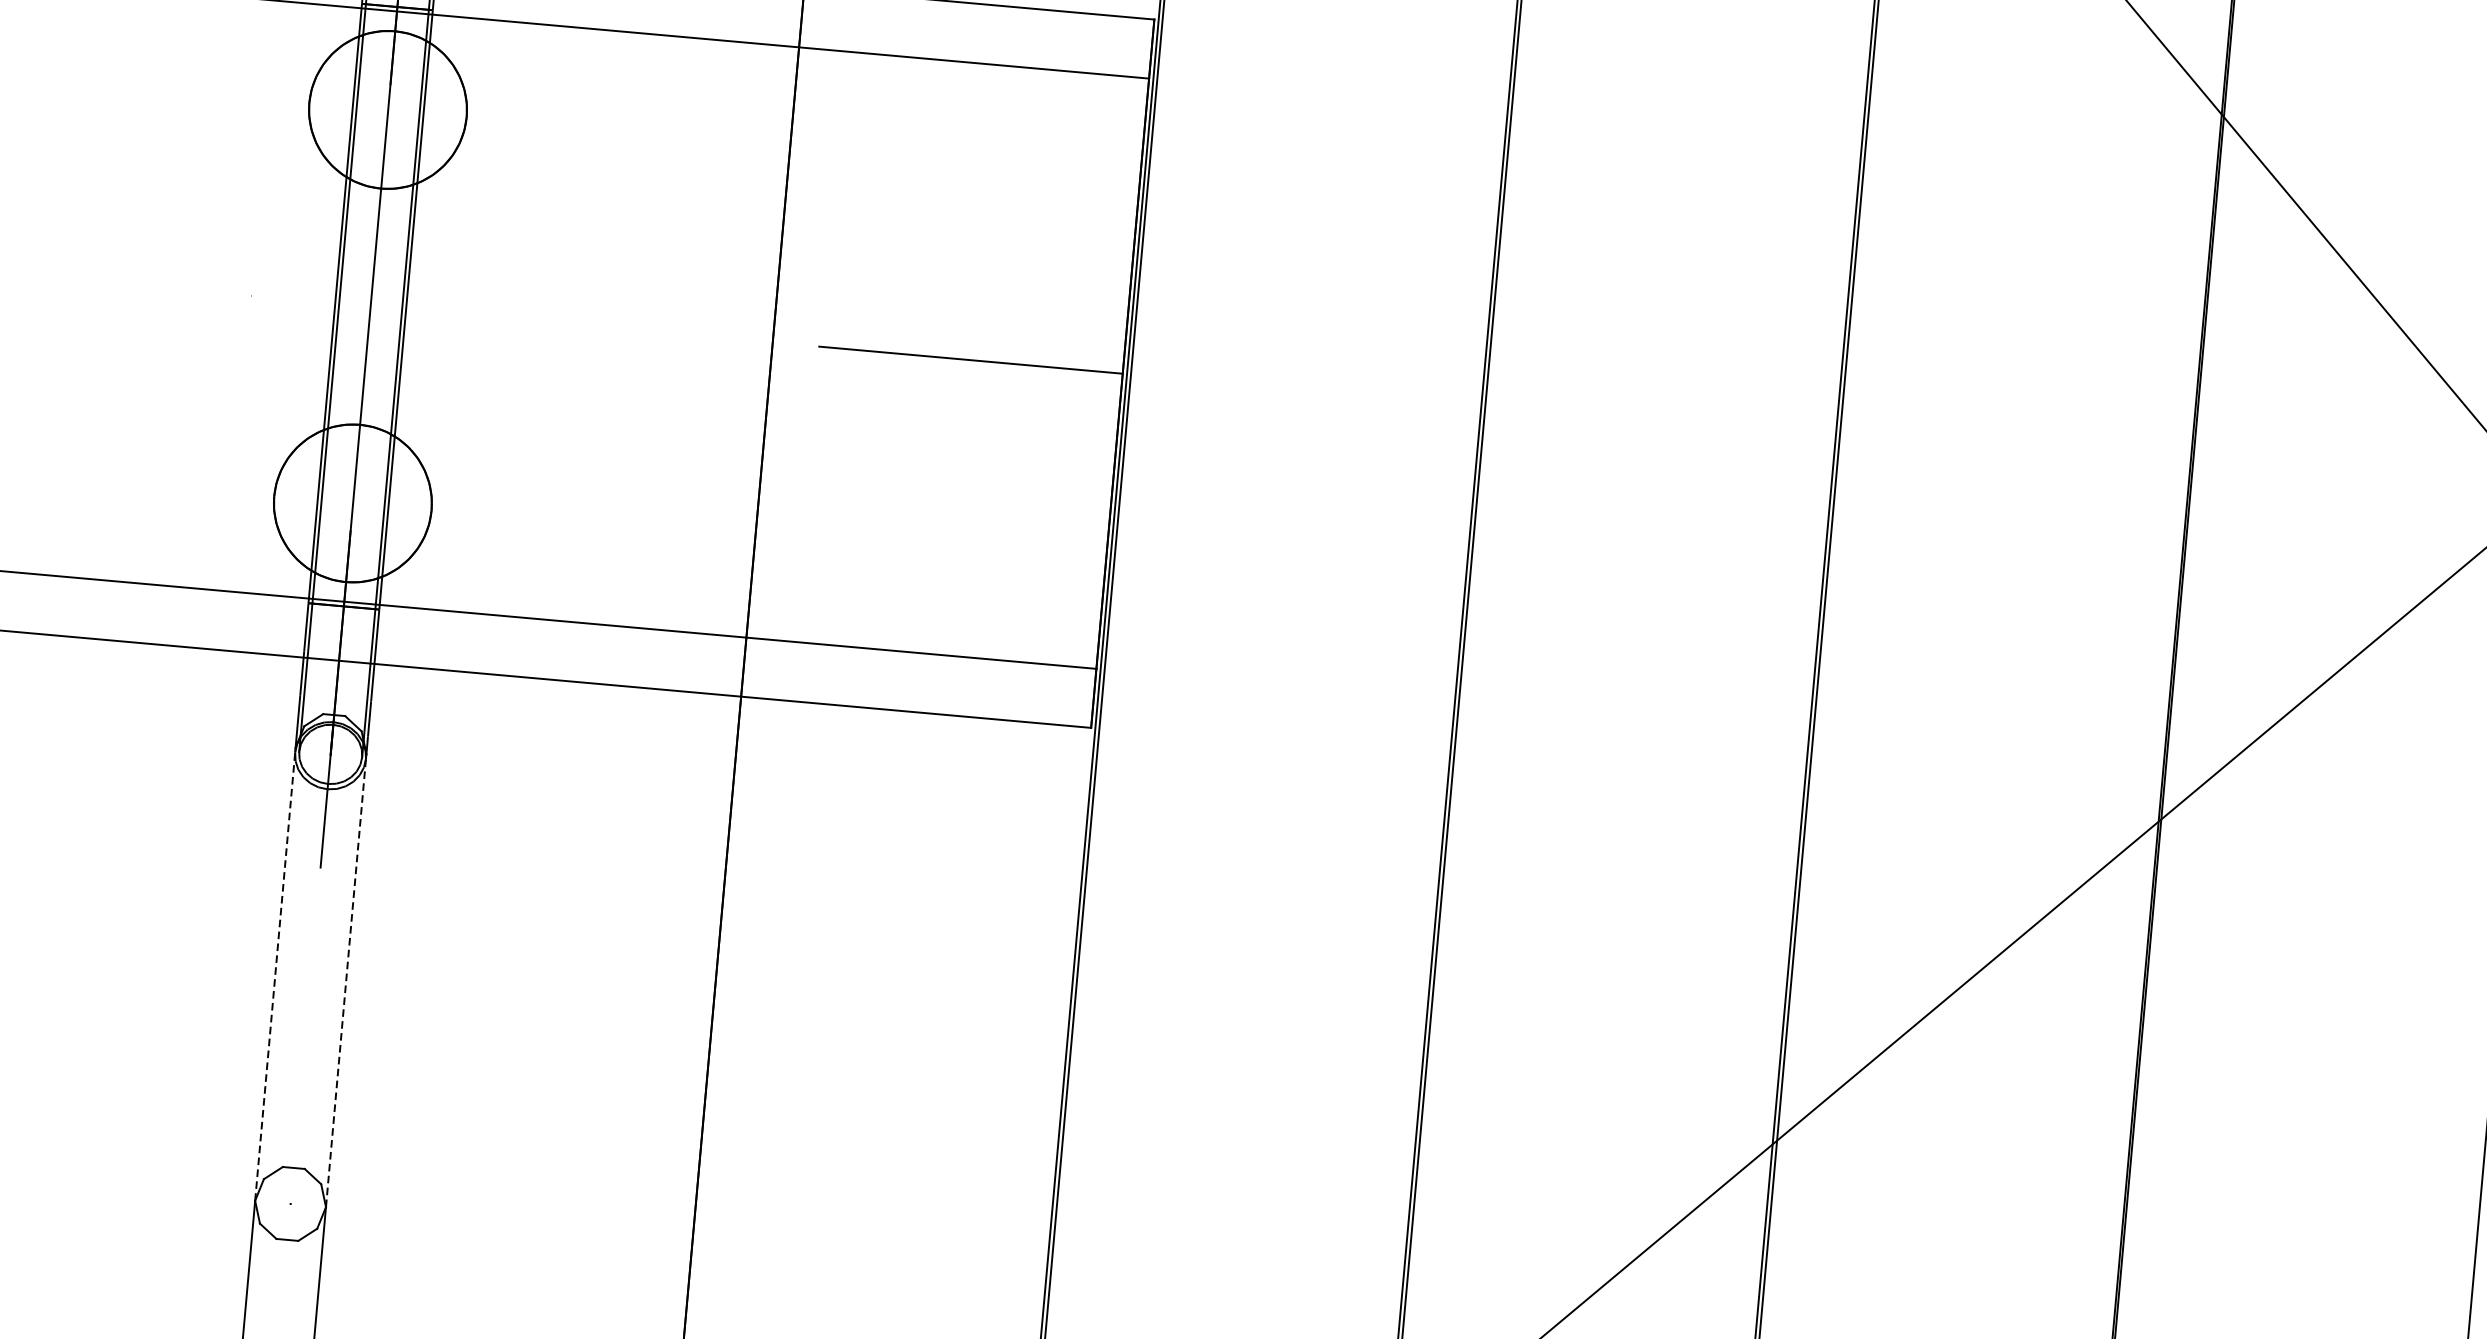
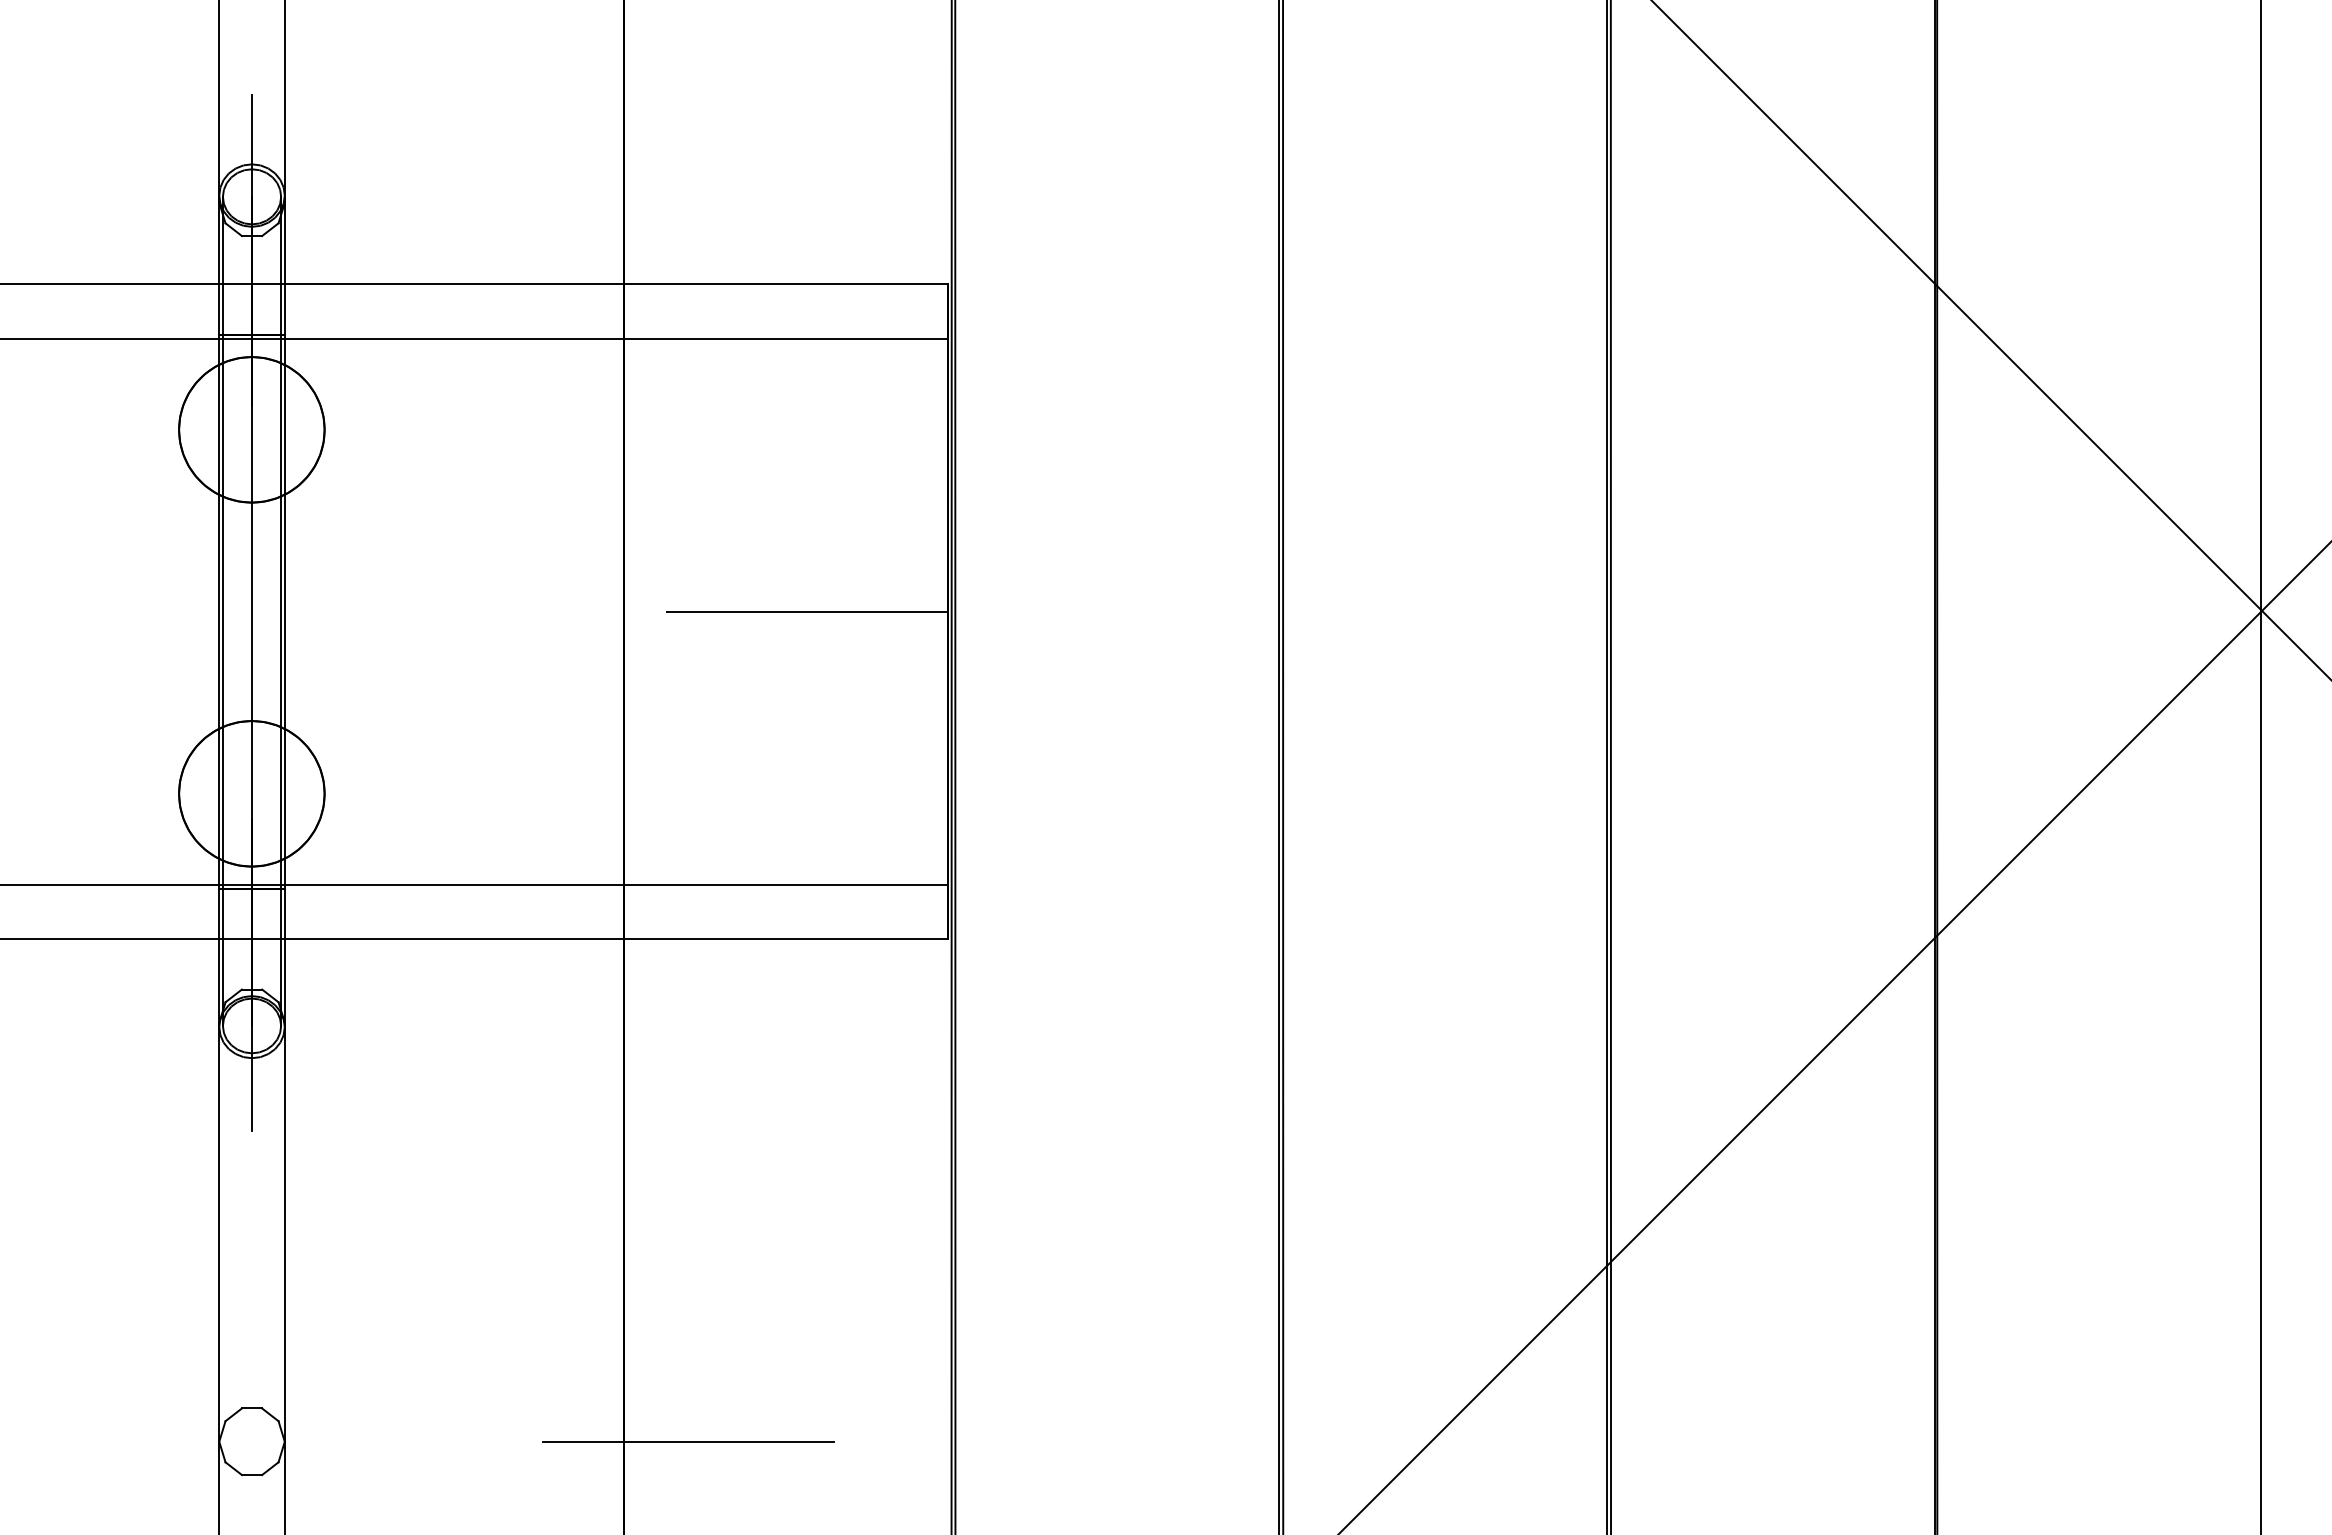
line: (275, 973) -> (219, 1231), dashed -> solid
line: (345, 979) -> (284, 1231), dashed -> solid
line: (762, 1245) -> (688, 1441), added

